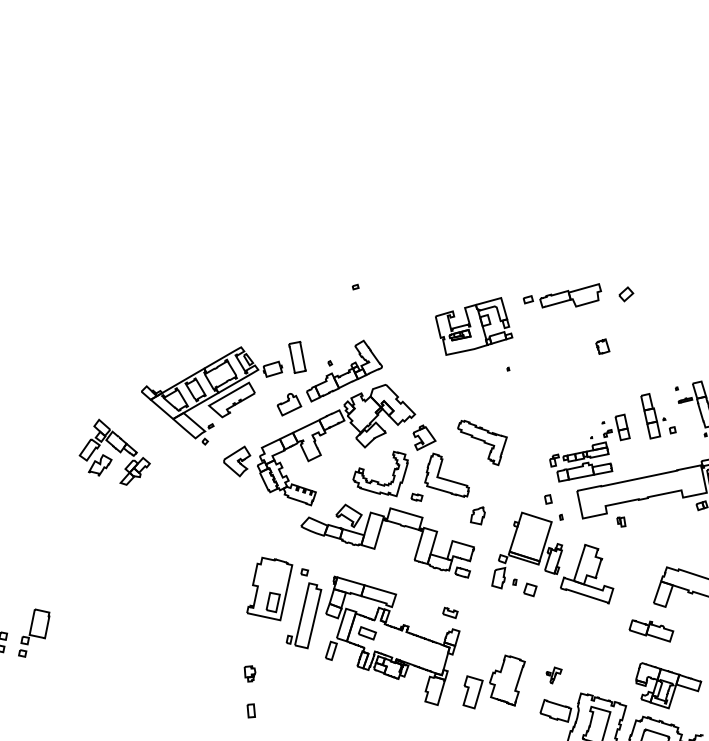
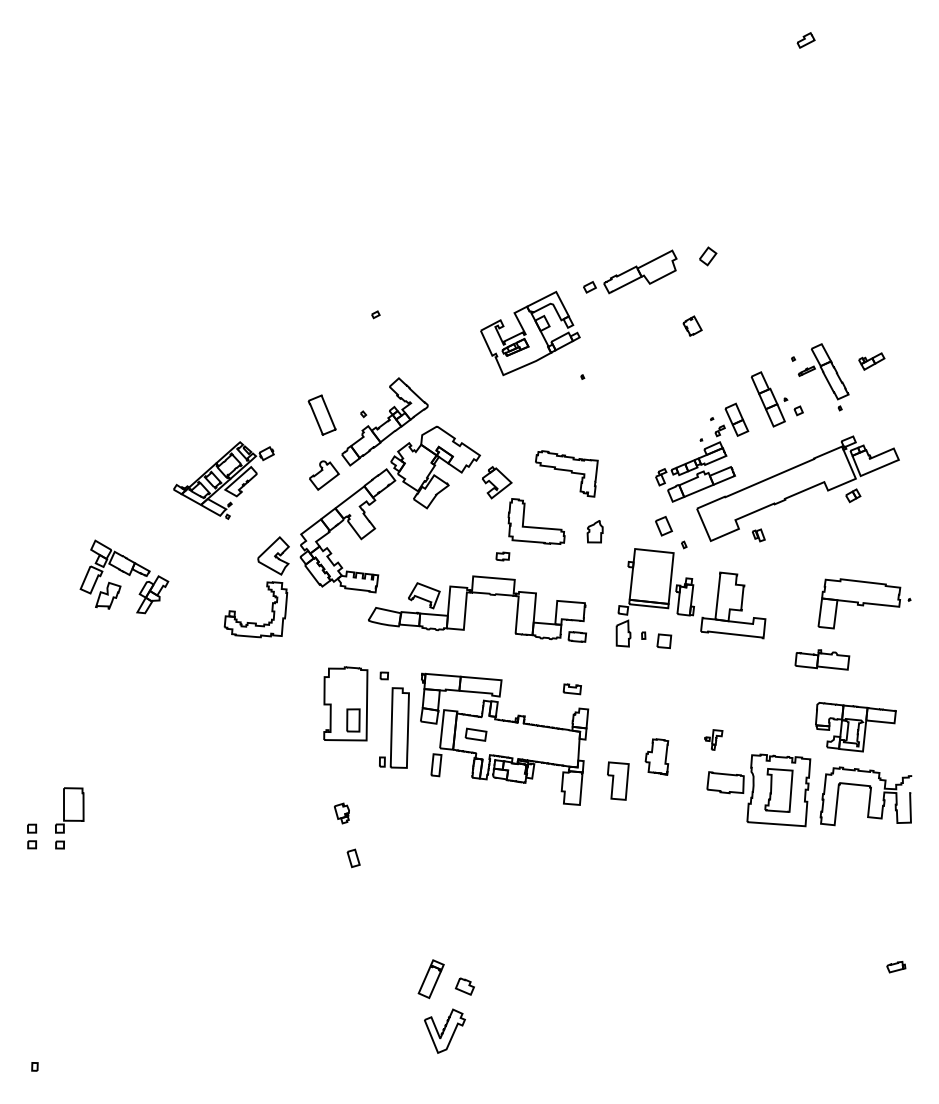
part: (209, 393) -> (223, 480), size x0.6
part: (378, 481) -> (255, 622), moved
part: (547, 499) -> (663, 526), size x1.6
part: (477, 514) -> (594, 531), moved
part: (505, 679) -> (656, 756), size x0.6

